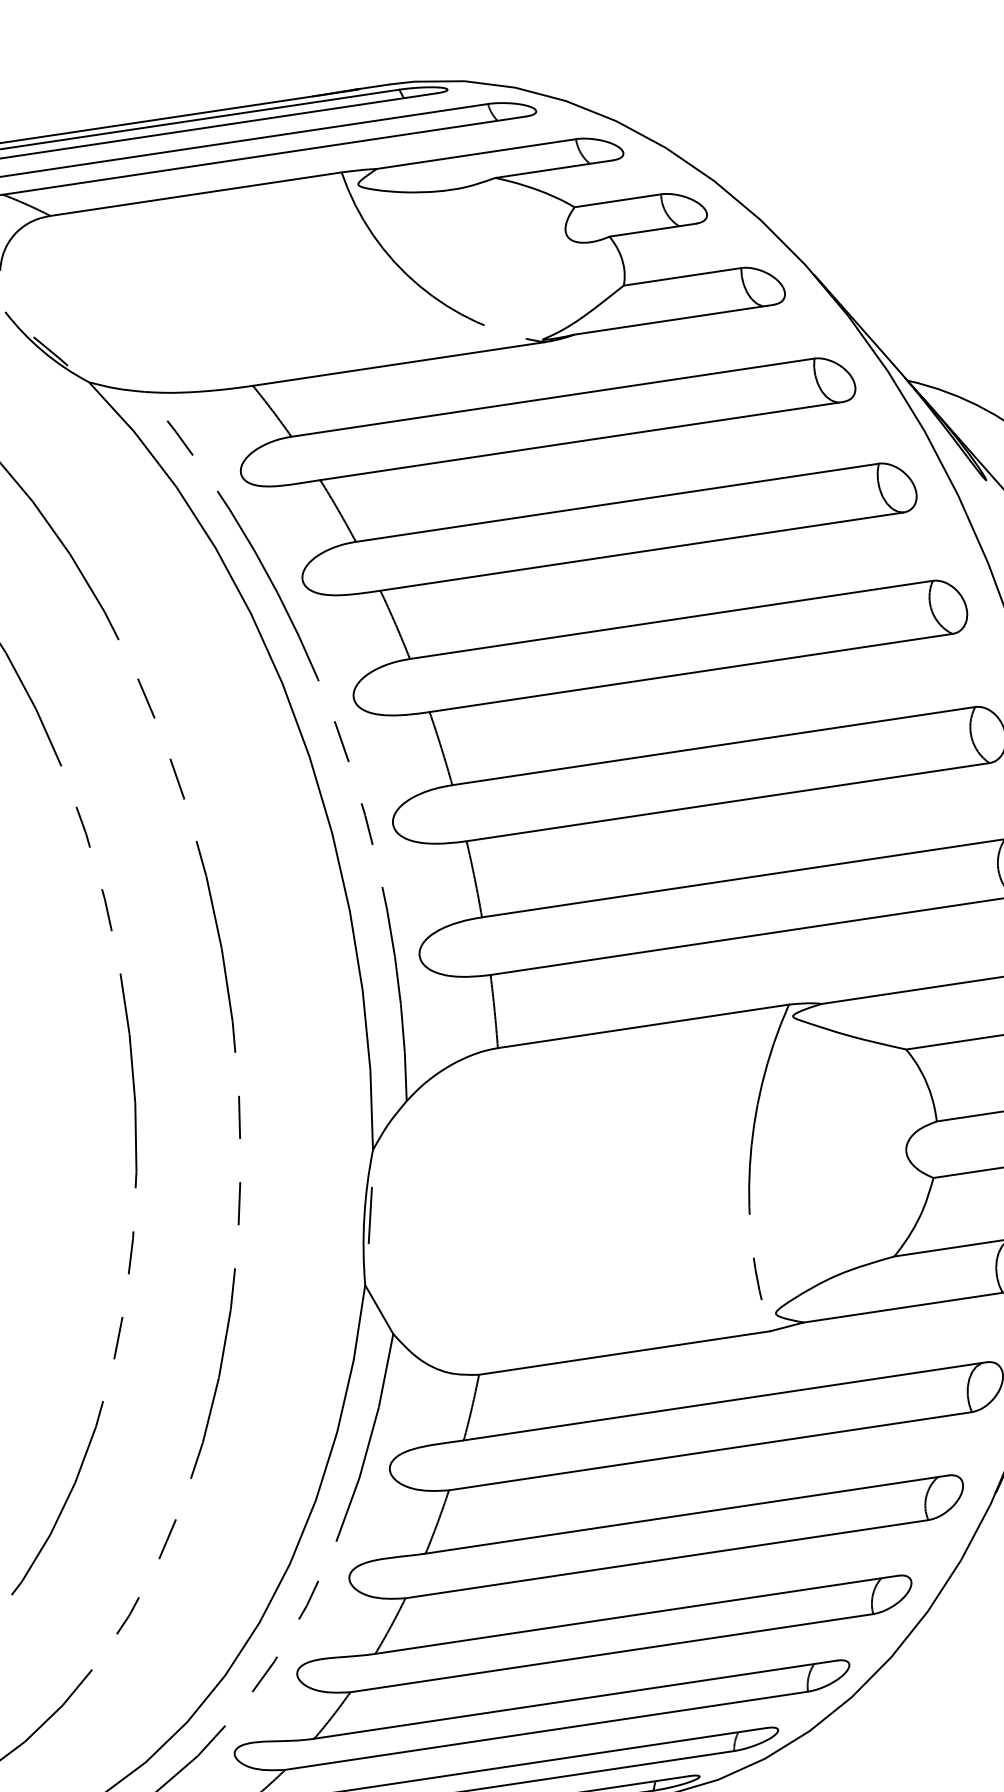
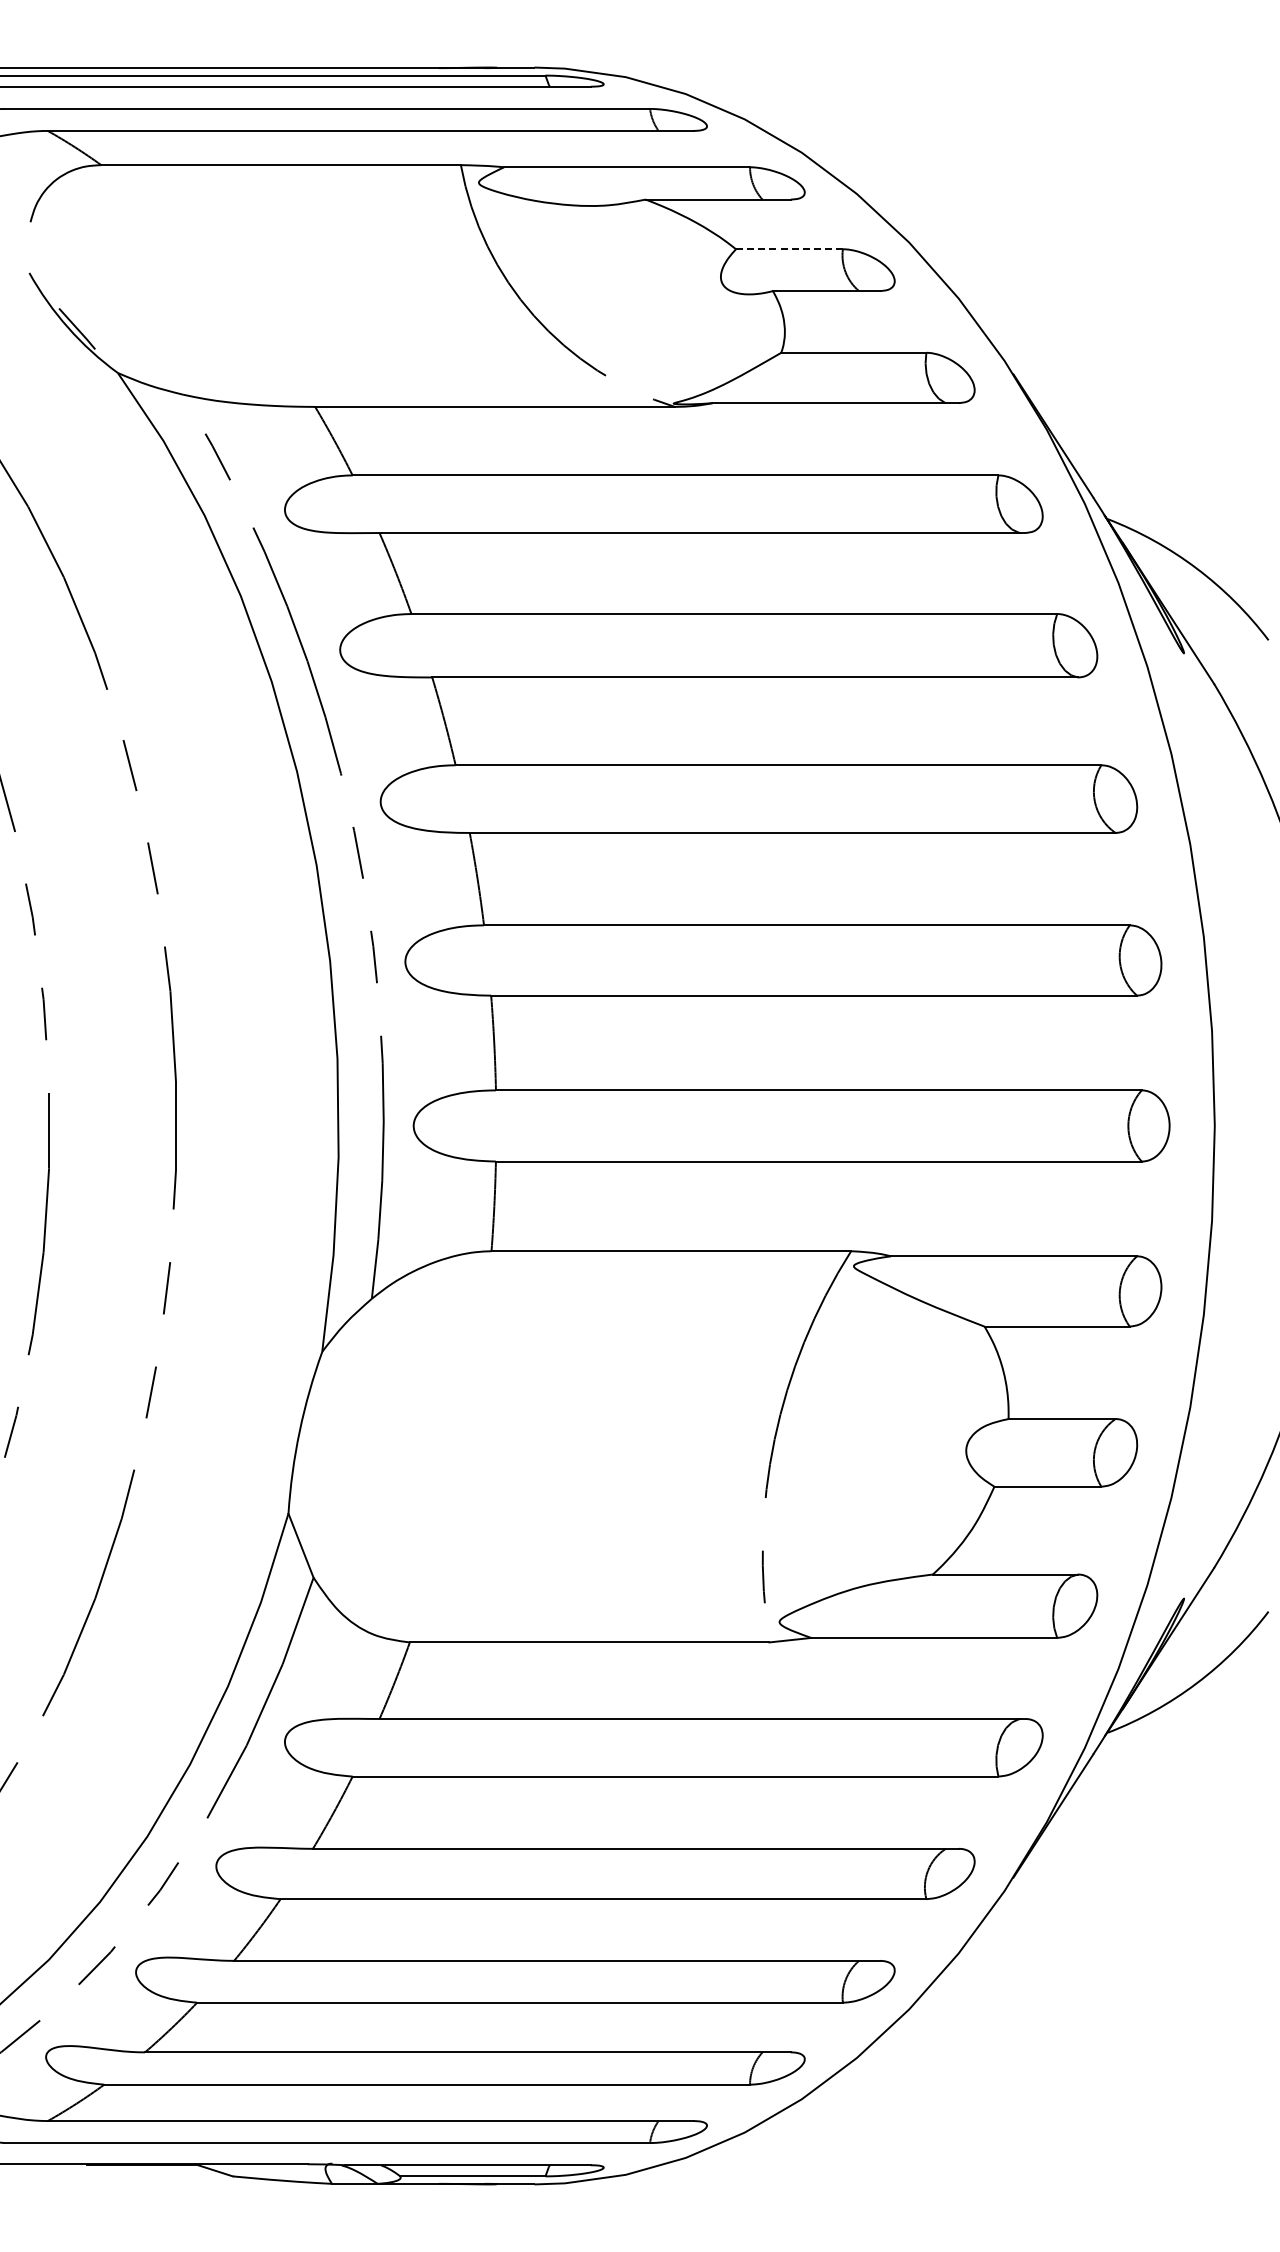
line: (617, 200) -> (789, 249), solid -> dashed
line: (370, 1215) -> (307, 1430), removed

